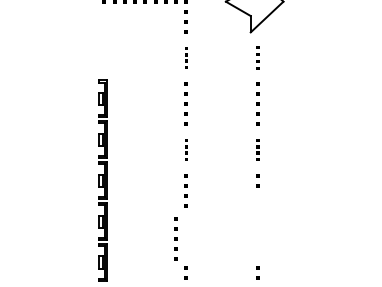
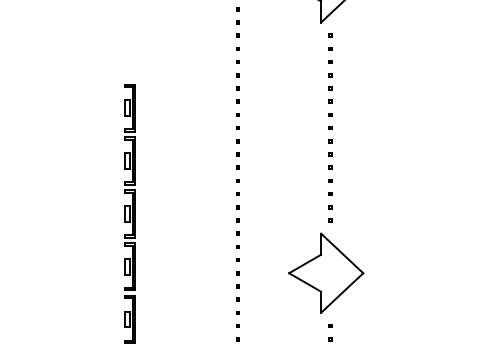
part: (185, 57) -> (236, 54), size x1.67
part: (257, 57) -> (329, 54), size x1.43
part: (185, 149) -> (236, 173), size x1.67
part: (257, 149) -> (329, 173), size x1.67
part: (254, 226) -> (325, 272), added
part: (175, 238) -> (236, 285), moved

